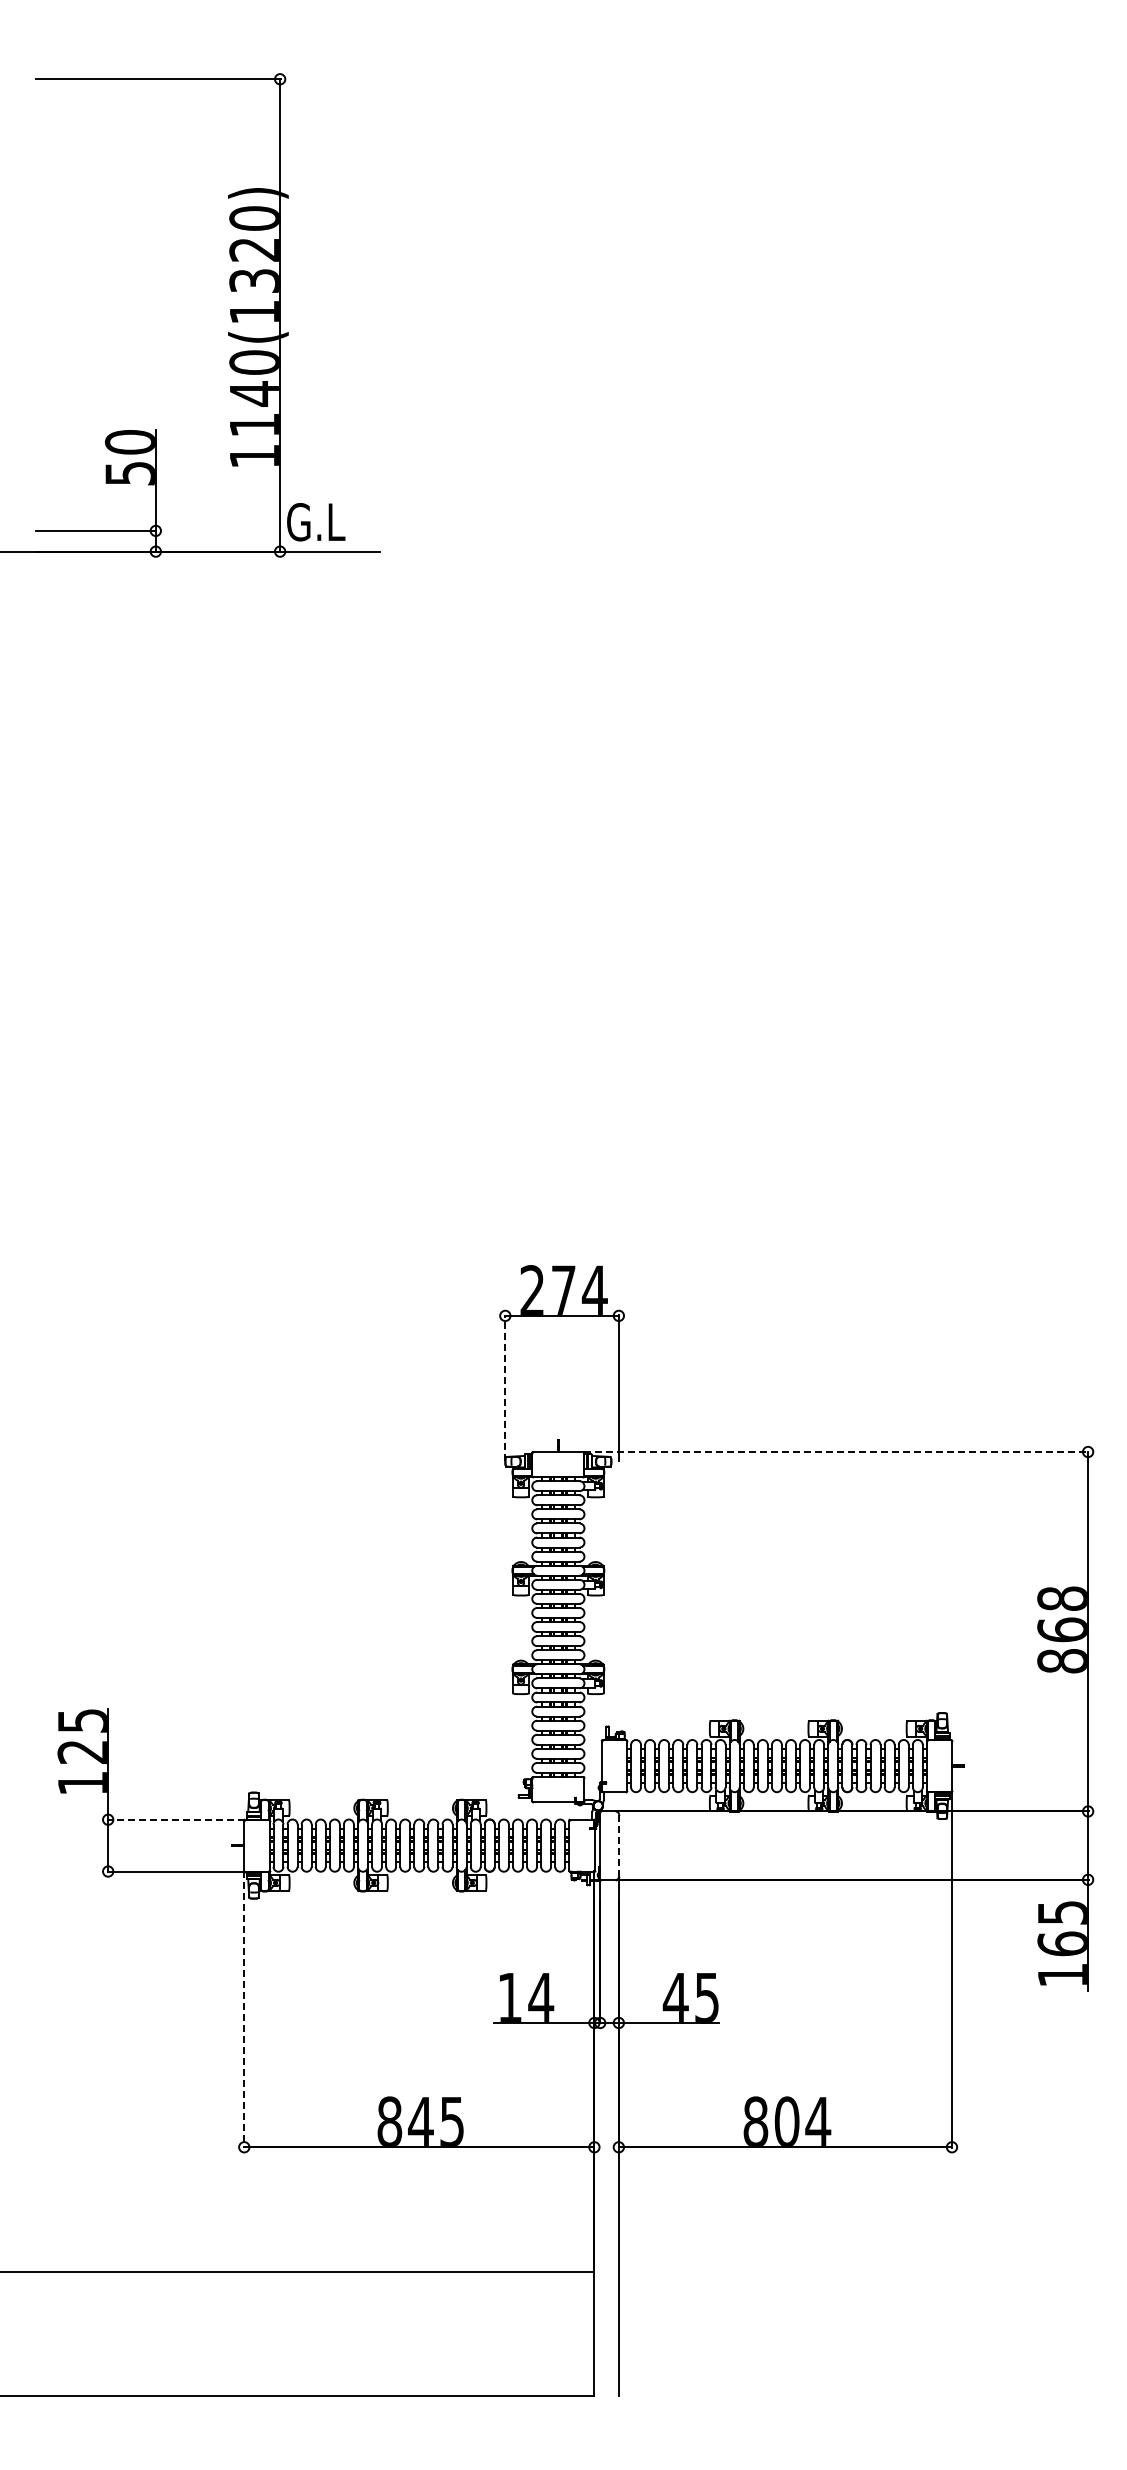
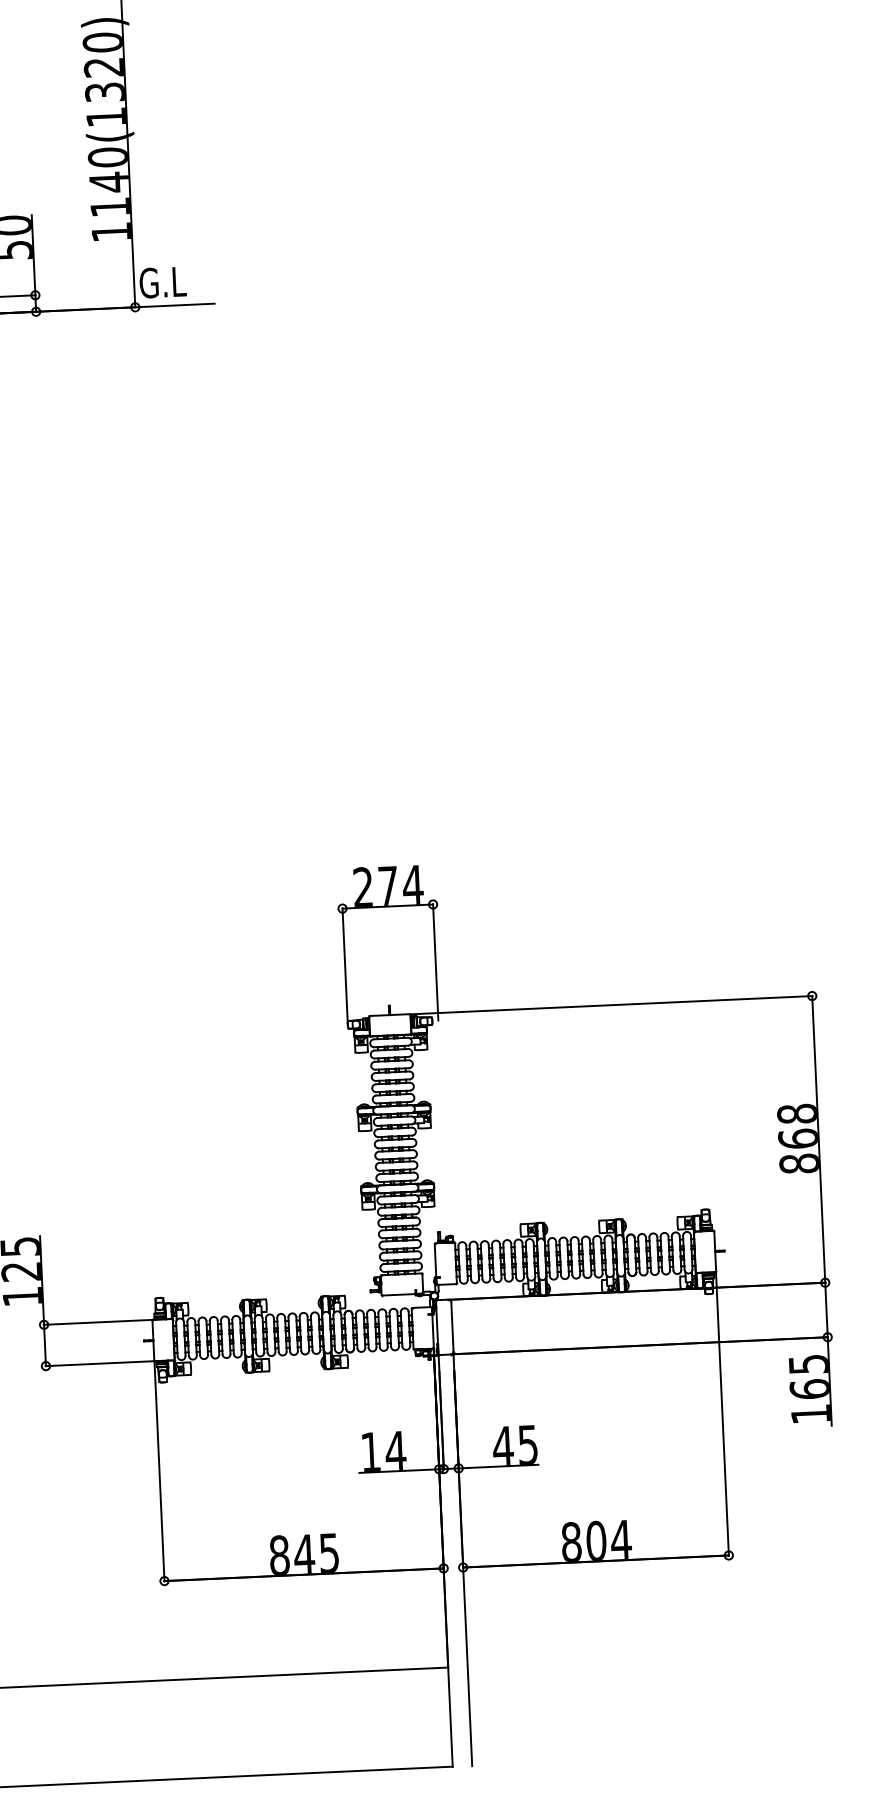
line: (505, 1388) -> (345, 966), dashed -> solid
line: (836, 1452) -> (611, 1005), dashed -> solid
line: (175, 1819) -> (97, 1322), dashed -> solid
line: (619, 1845) -> (452, 1326), dashed -> solid
line: (244, 2009) -> (159, 1471), dashed -> solid

